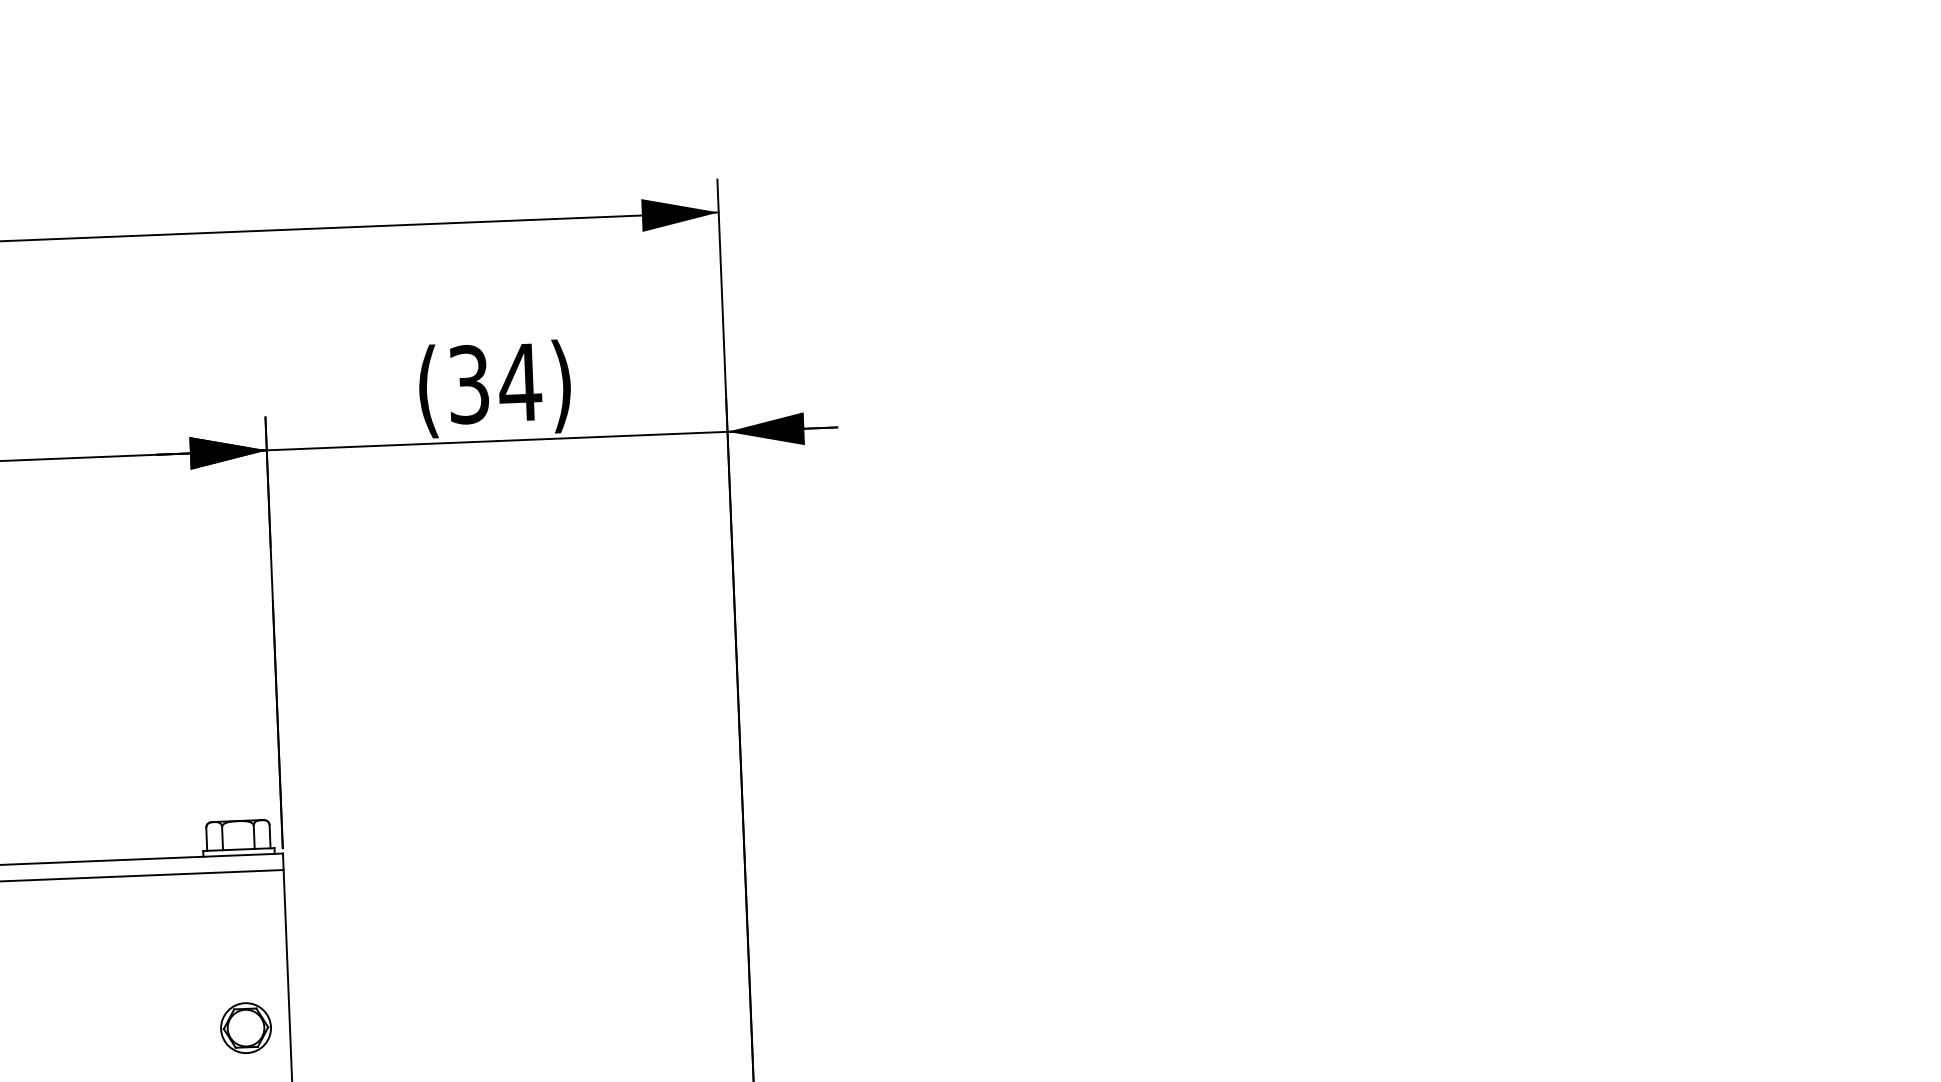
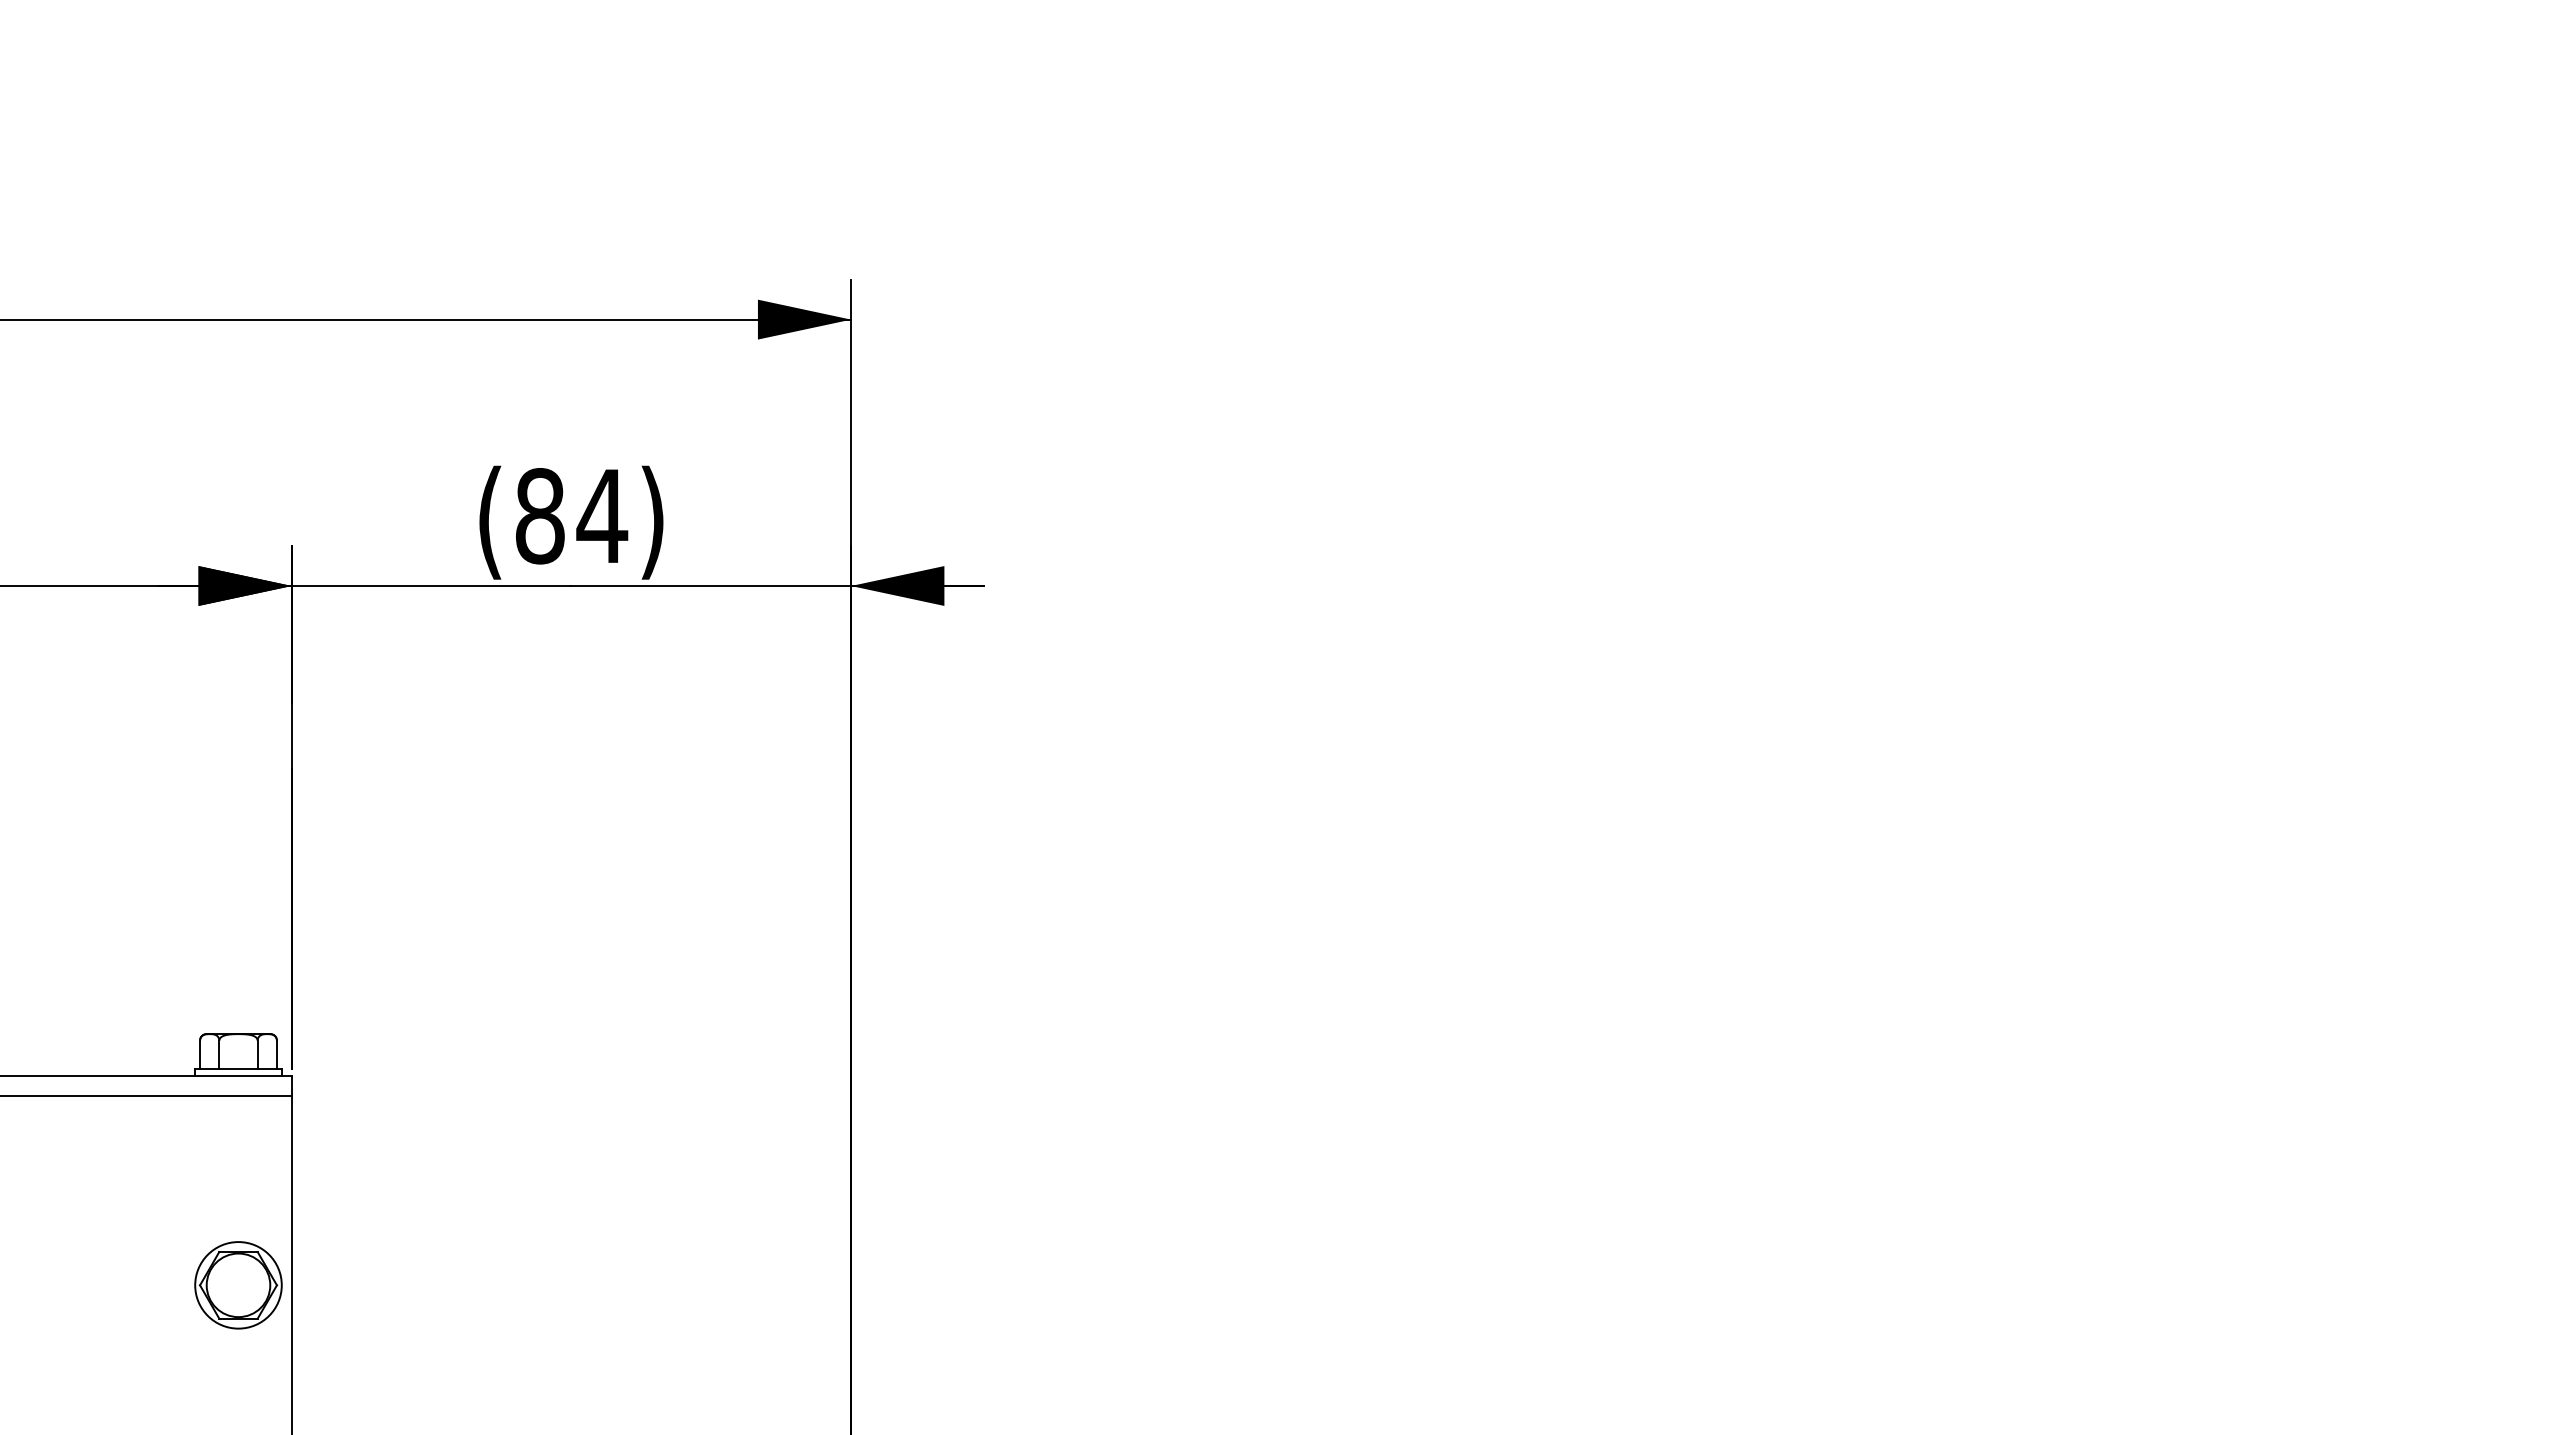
text: (469, 384) -> (540, 516), (34) -> (84)
part: (246, 1028) -> (238, 1285), size x1.43

